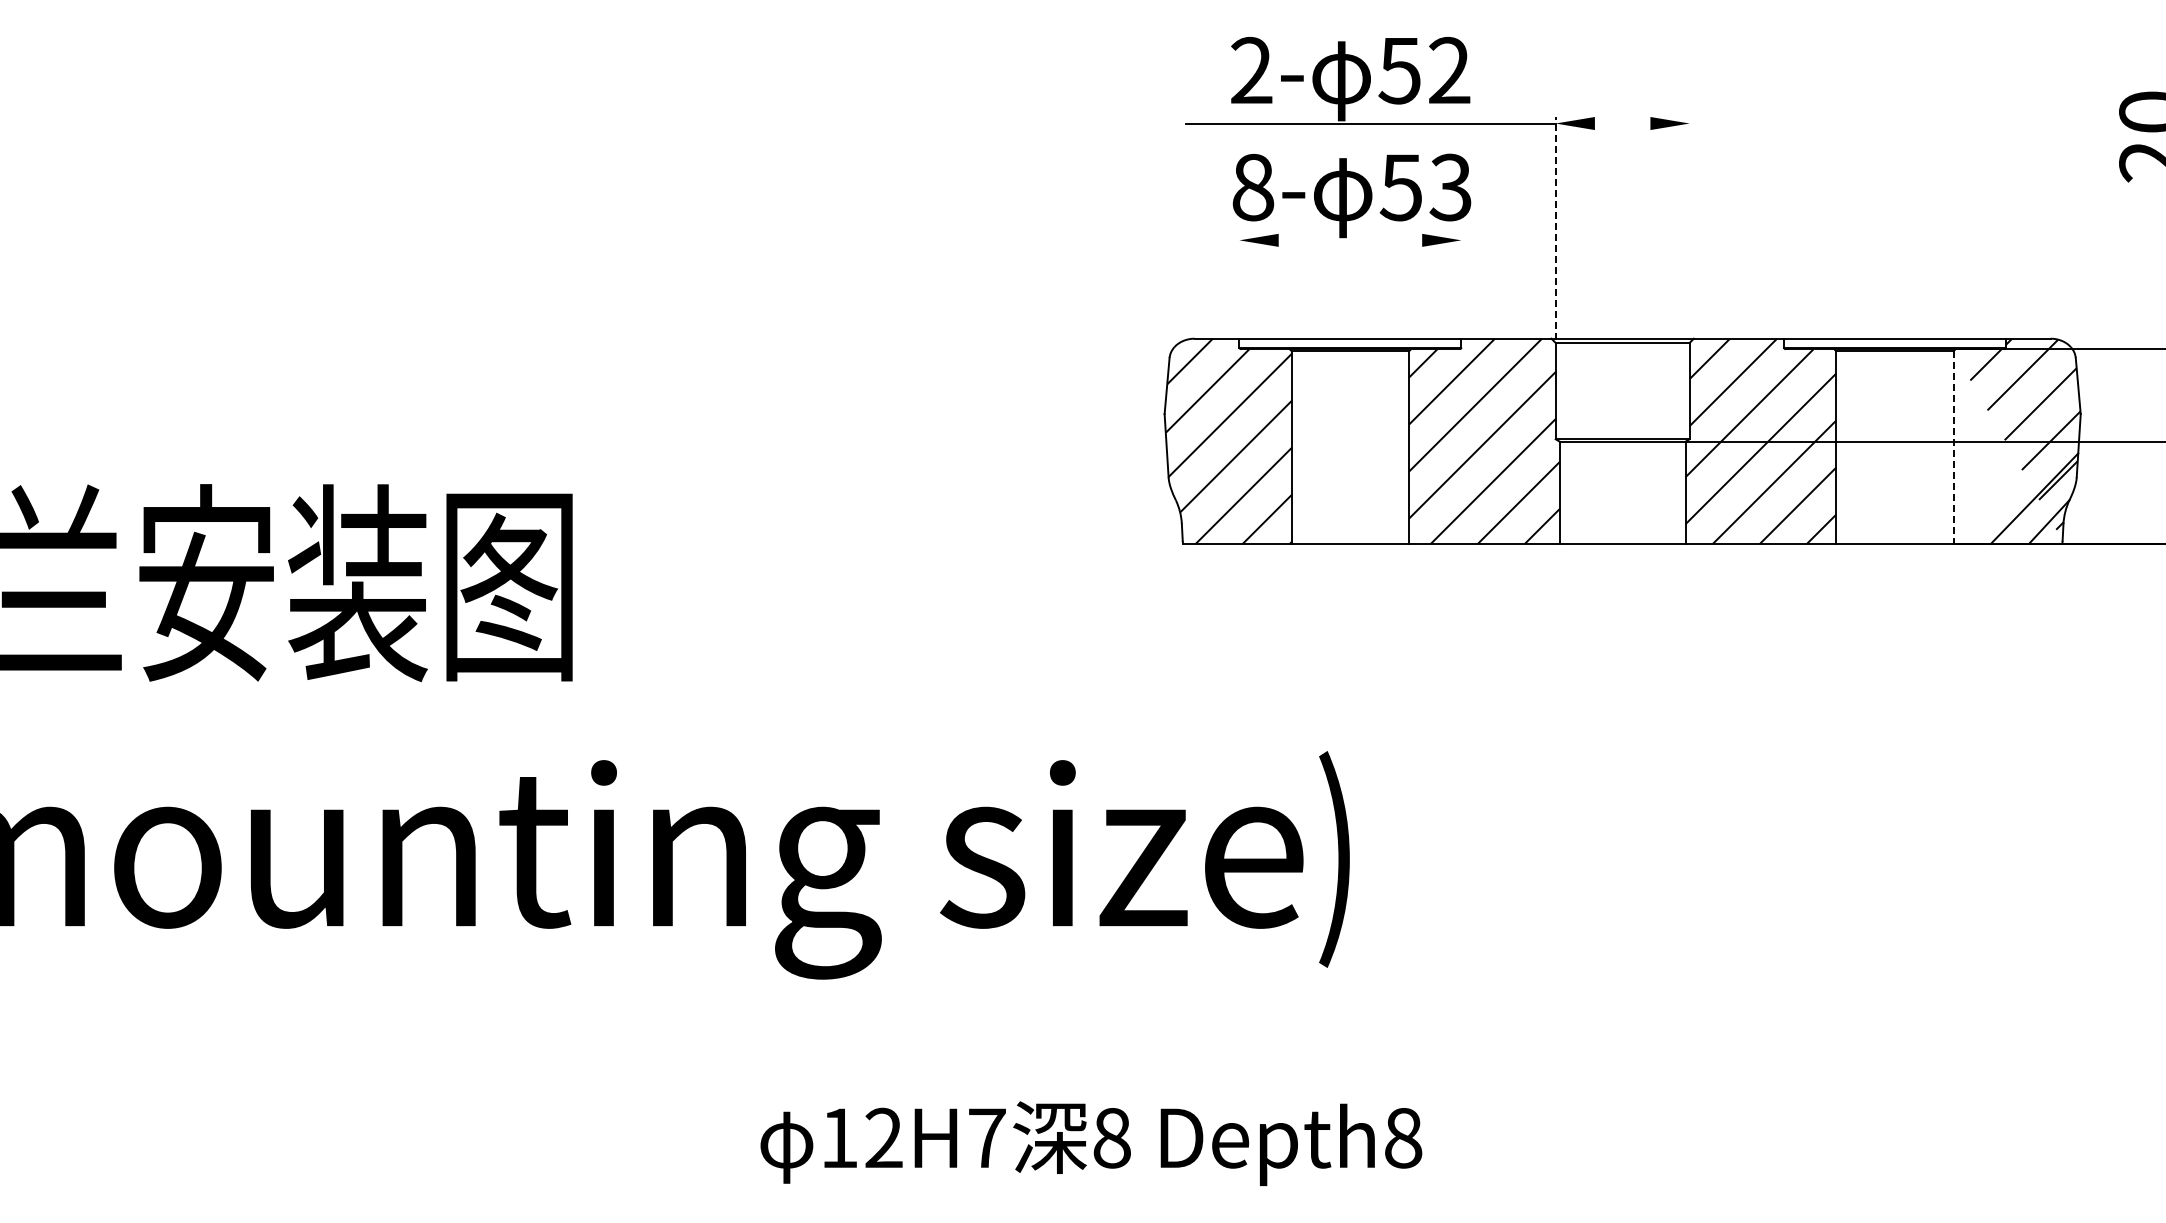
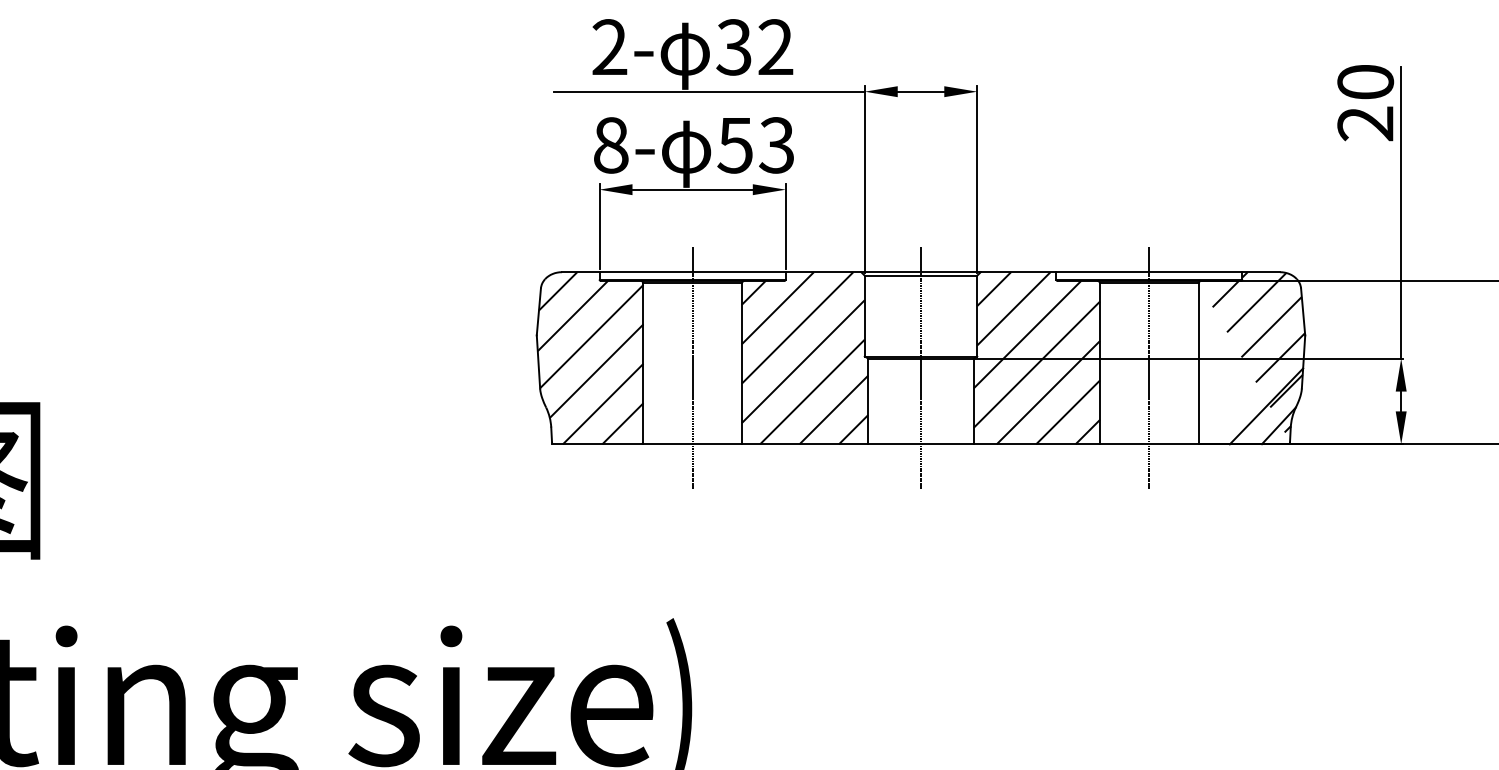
text: (1399, 70) -> (733, 47), 52 -> 32
line: (1622, 123) -> (920, 91), added
line: (1555, 227) -> (864, 178), dashed -> solid
line: (1689, 227) -> (977, 178), added
line: (1350, 240) -> (692, 189), added
line: (1239, 284) -> (599, 226), added
line: (1461, 284) -> (785, 226), added
line: (1953, 448) -> (1198, 364), dashed -> solid
line: (1350, 453) -> (692, 368), added
line: (1622, 453) -> (920, 368), added
line: (1894, 453) -> (1149, 368), added

